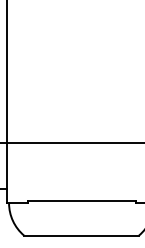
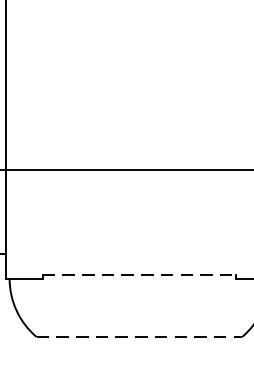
line: (82, 201) -> (141, 275), solid -> dashed
line: (82, 235) -> (141, 336), solid -> dashed

